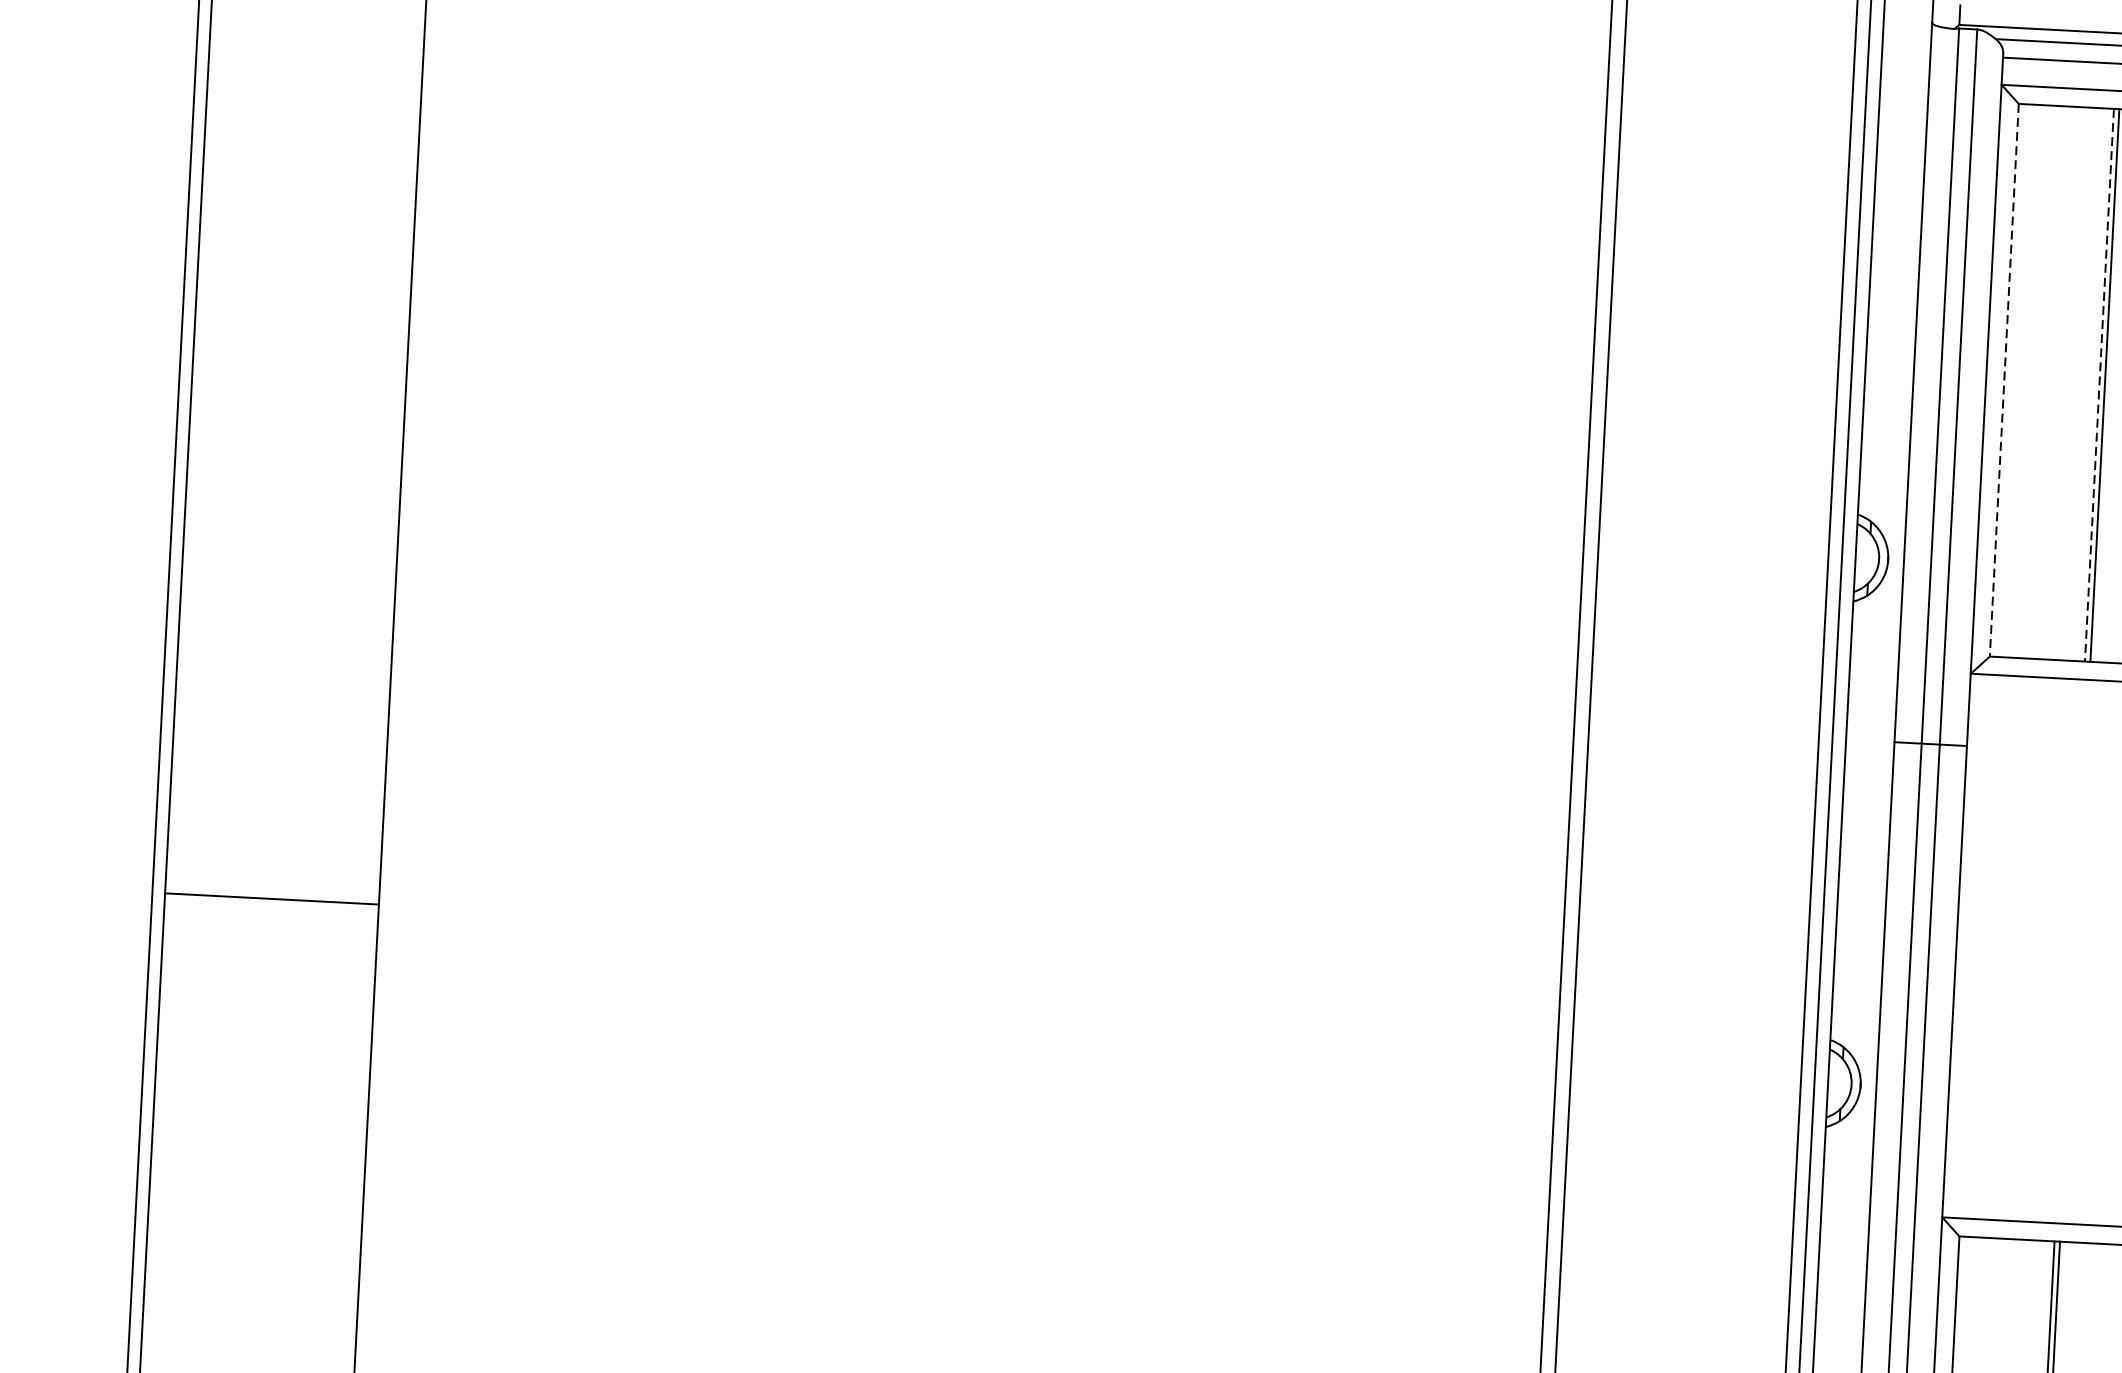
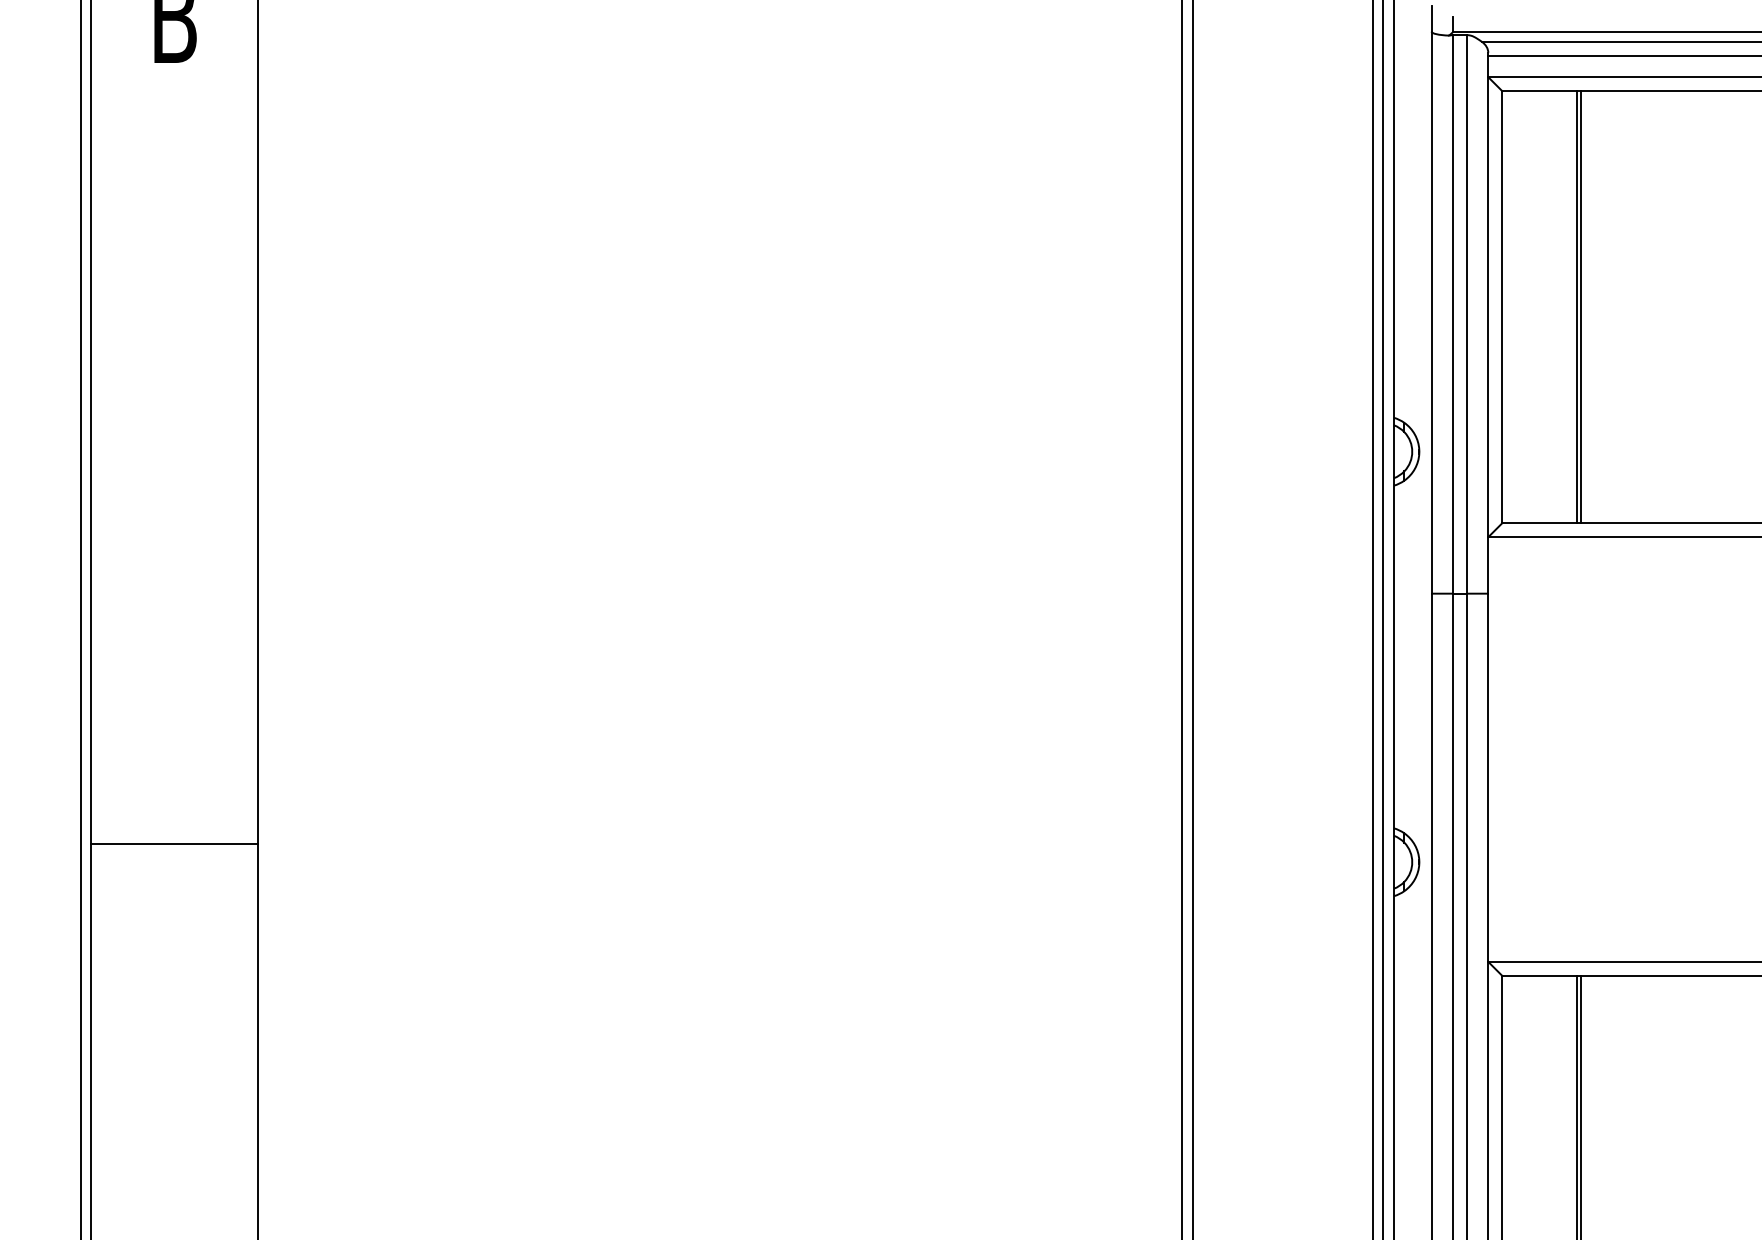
line: (2004, 380) -> (1502, 307), dashed -> solid
line: (2099, 385) -> (1576, 307), dashed -> solid
line: (271, 899) -> (173, 844), moved

